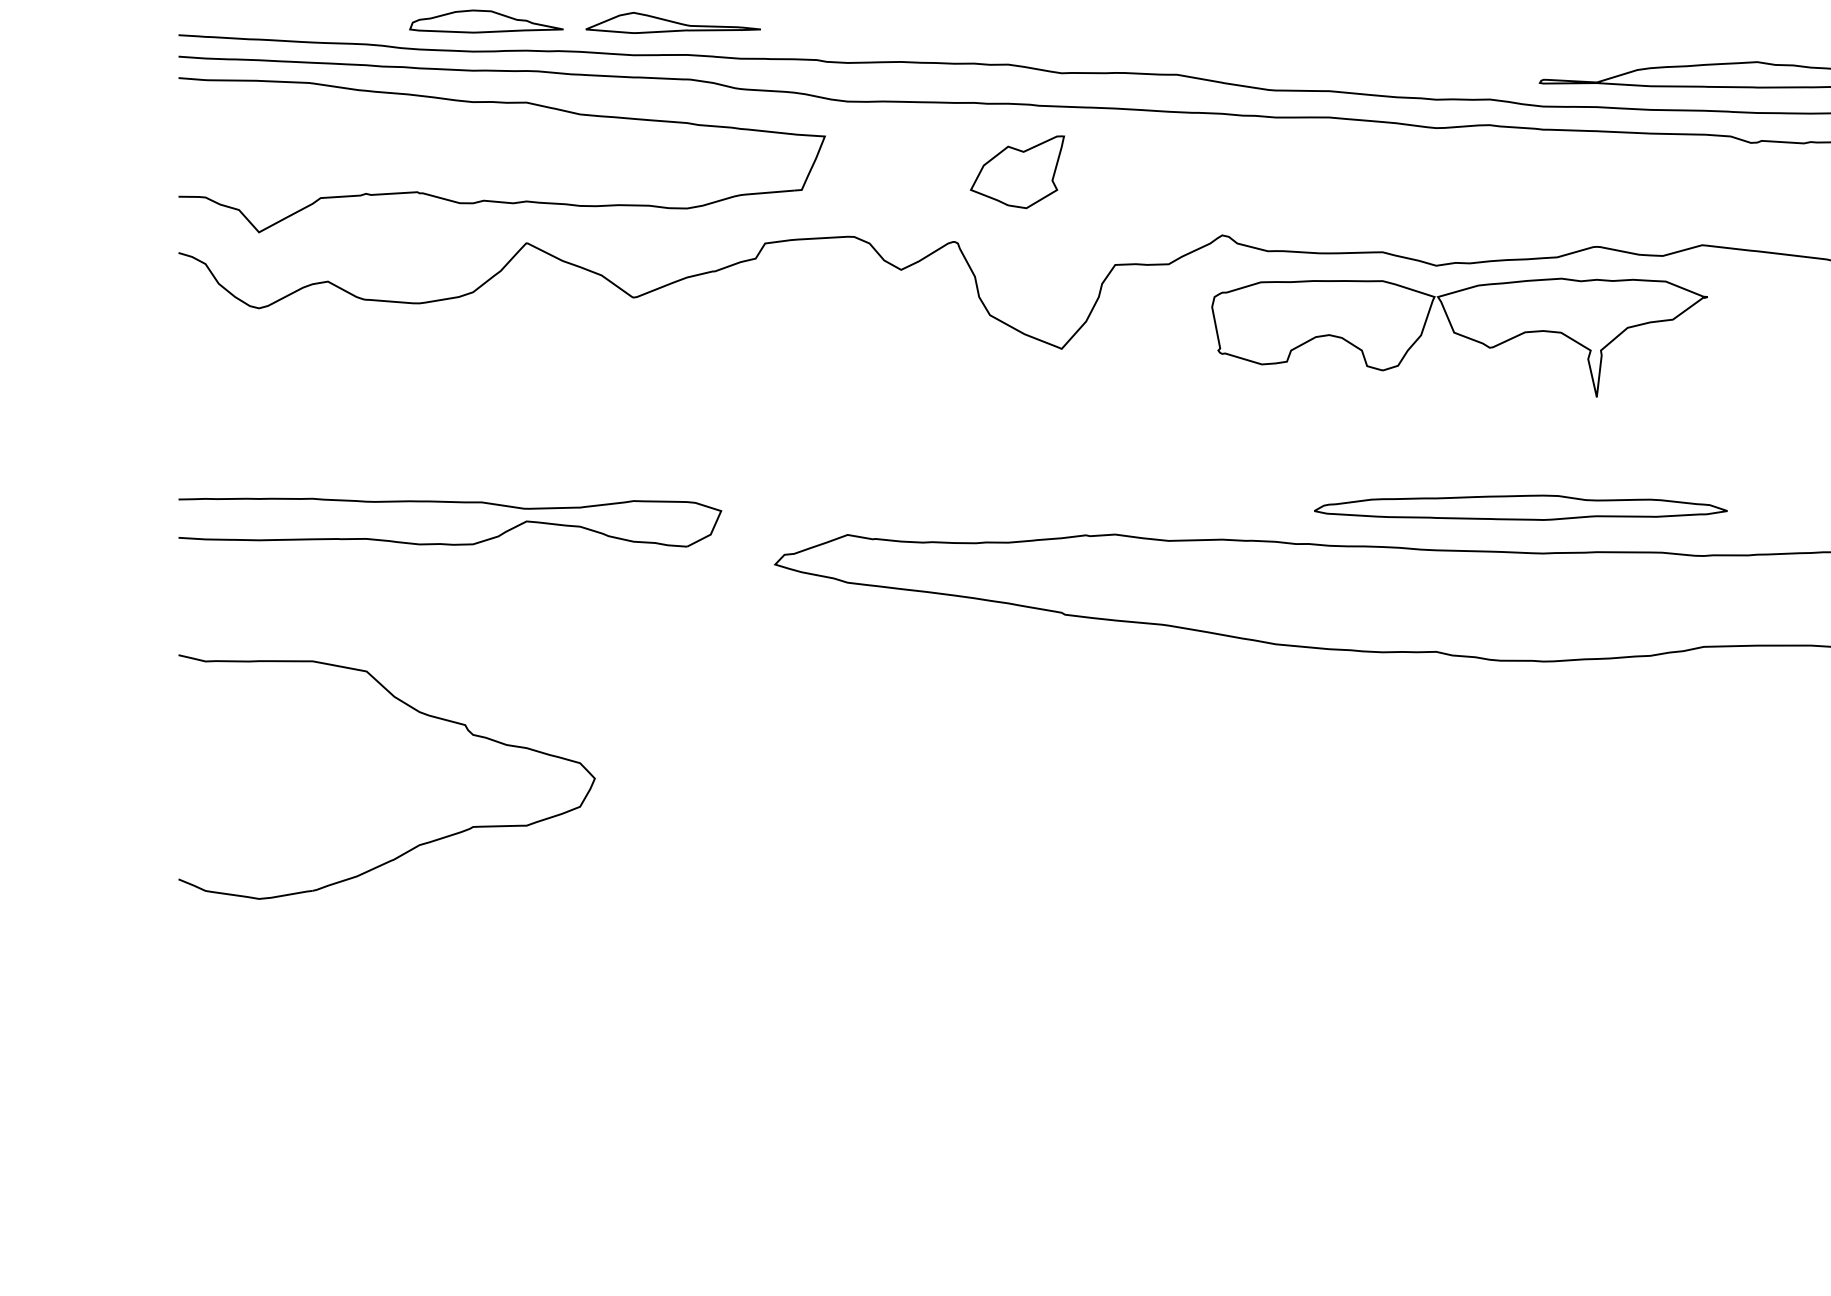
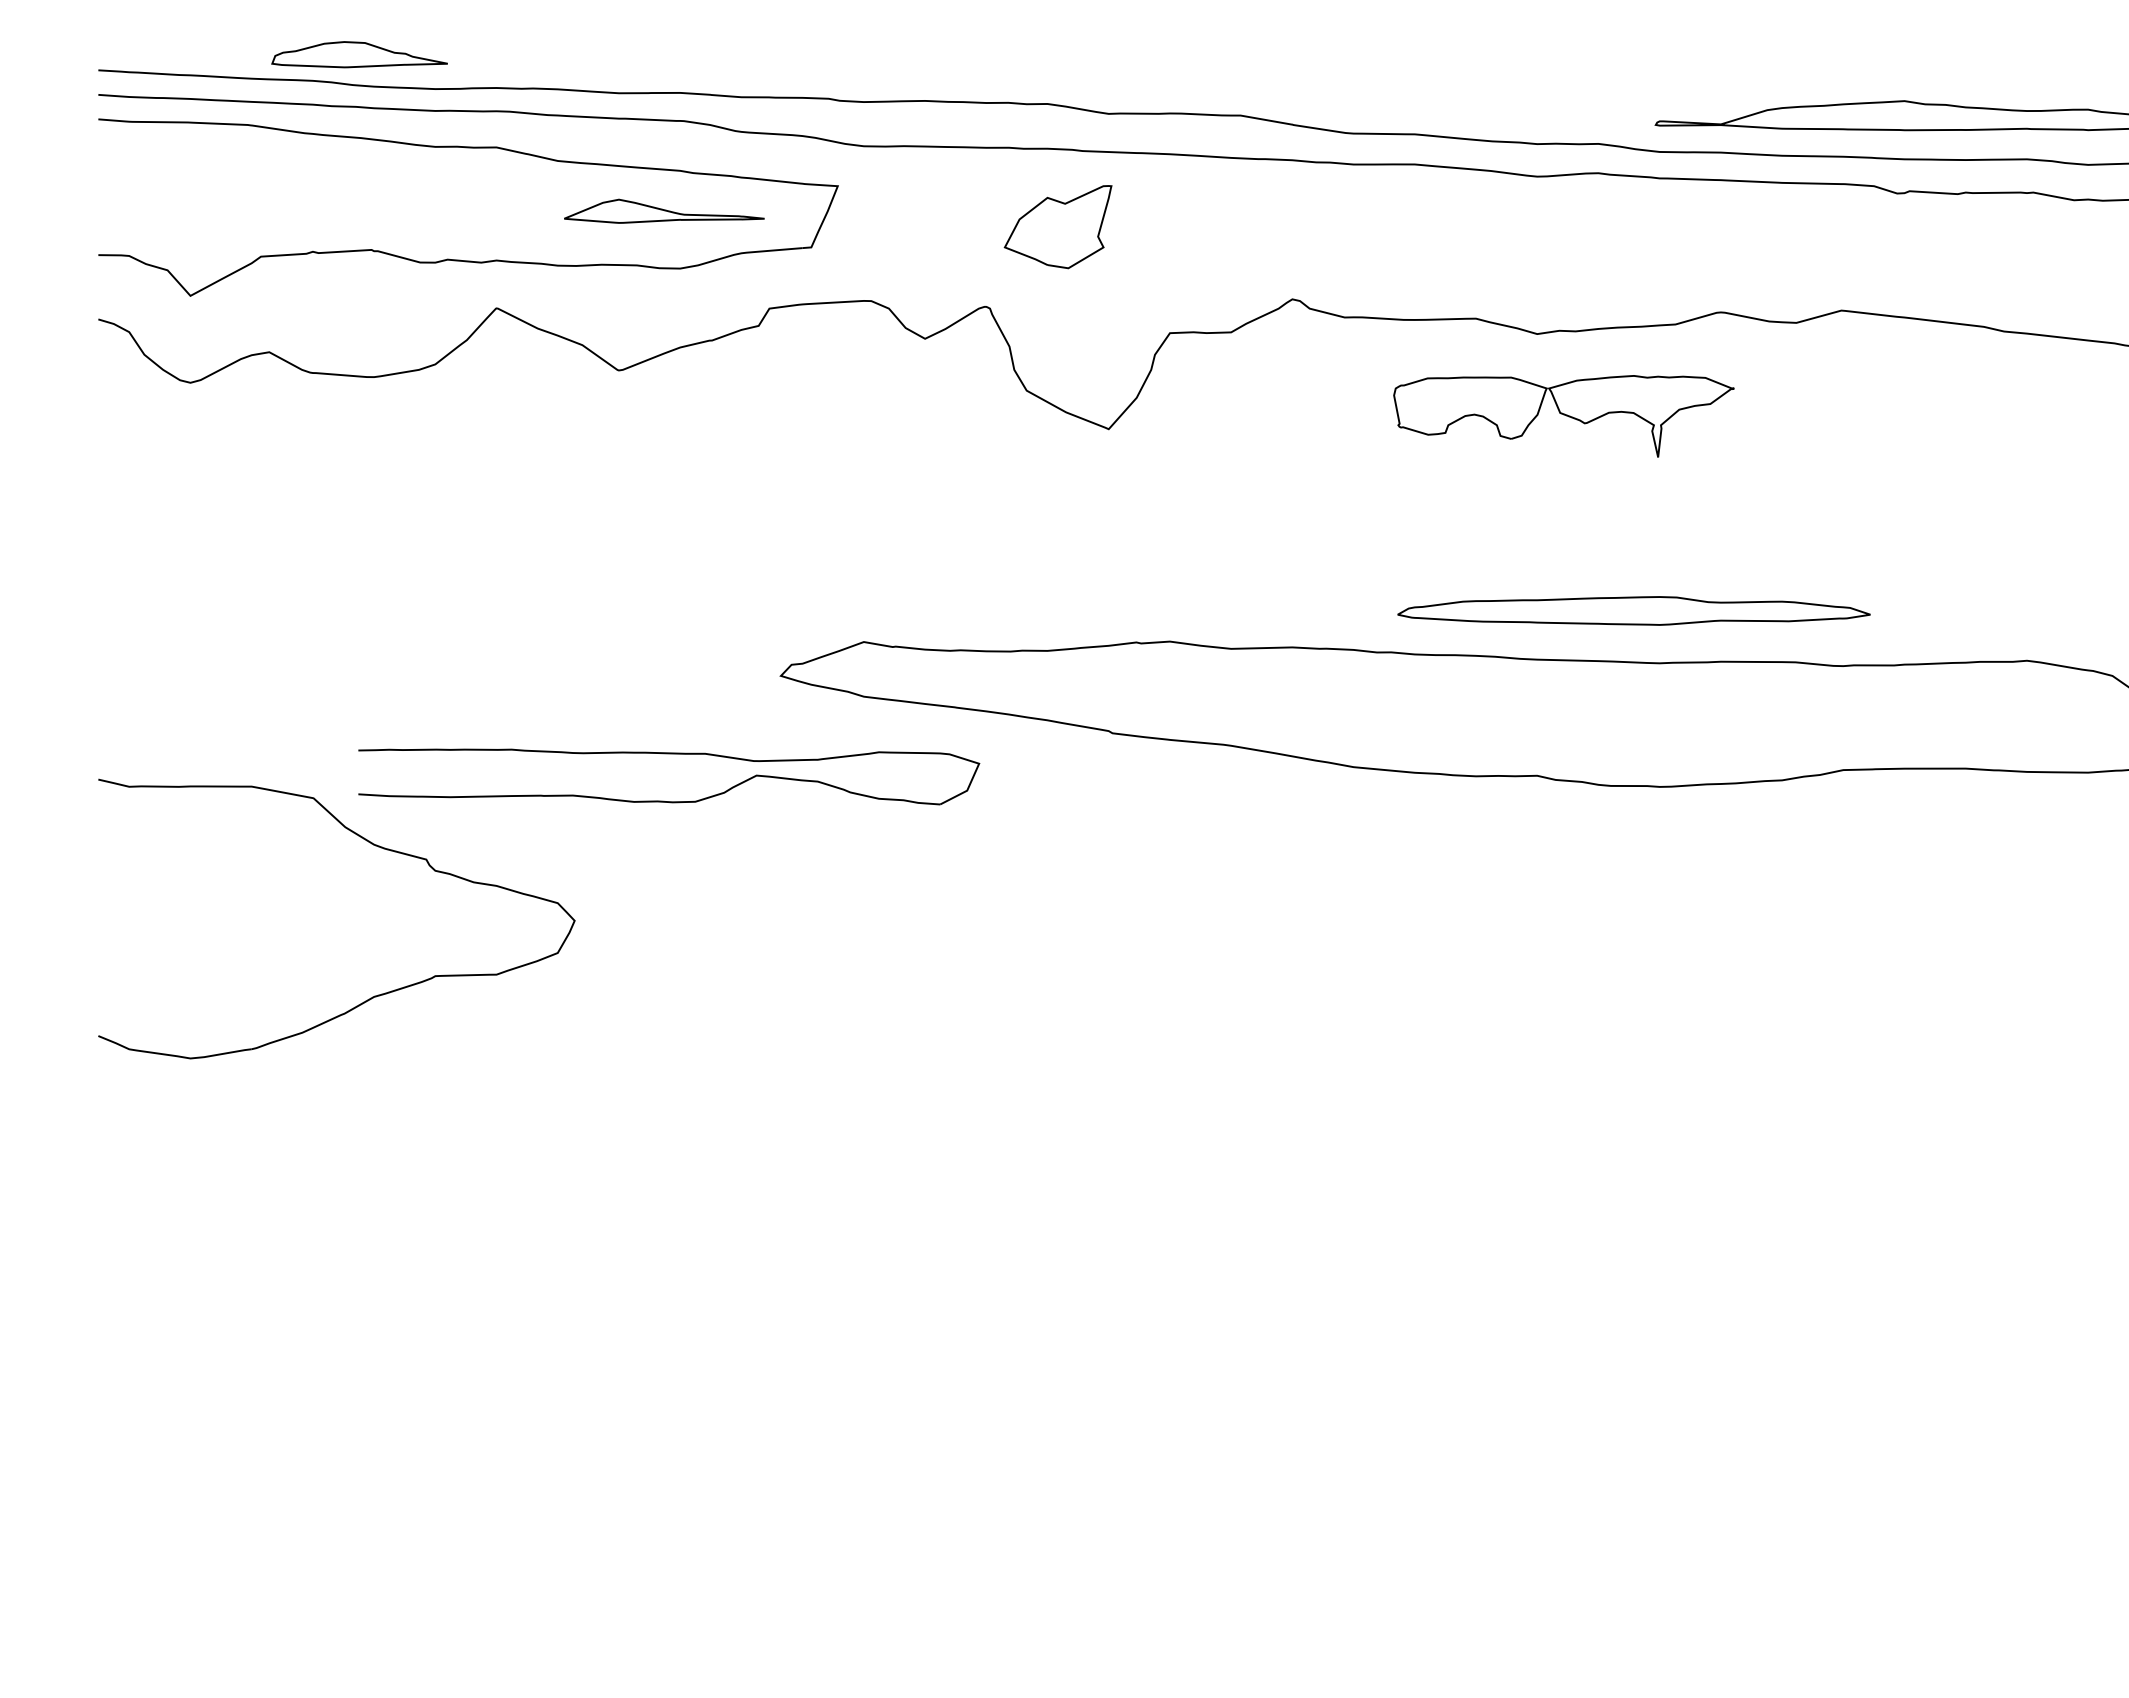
part: (486, 21) -> (359, 54), moved
part: (673, 22) -> (664, 210), moved
part: (1459, 337) -> (1563, 416), size x0.6
part: (450, 503) -> (669, 754), moved

